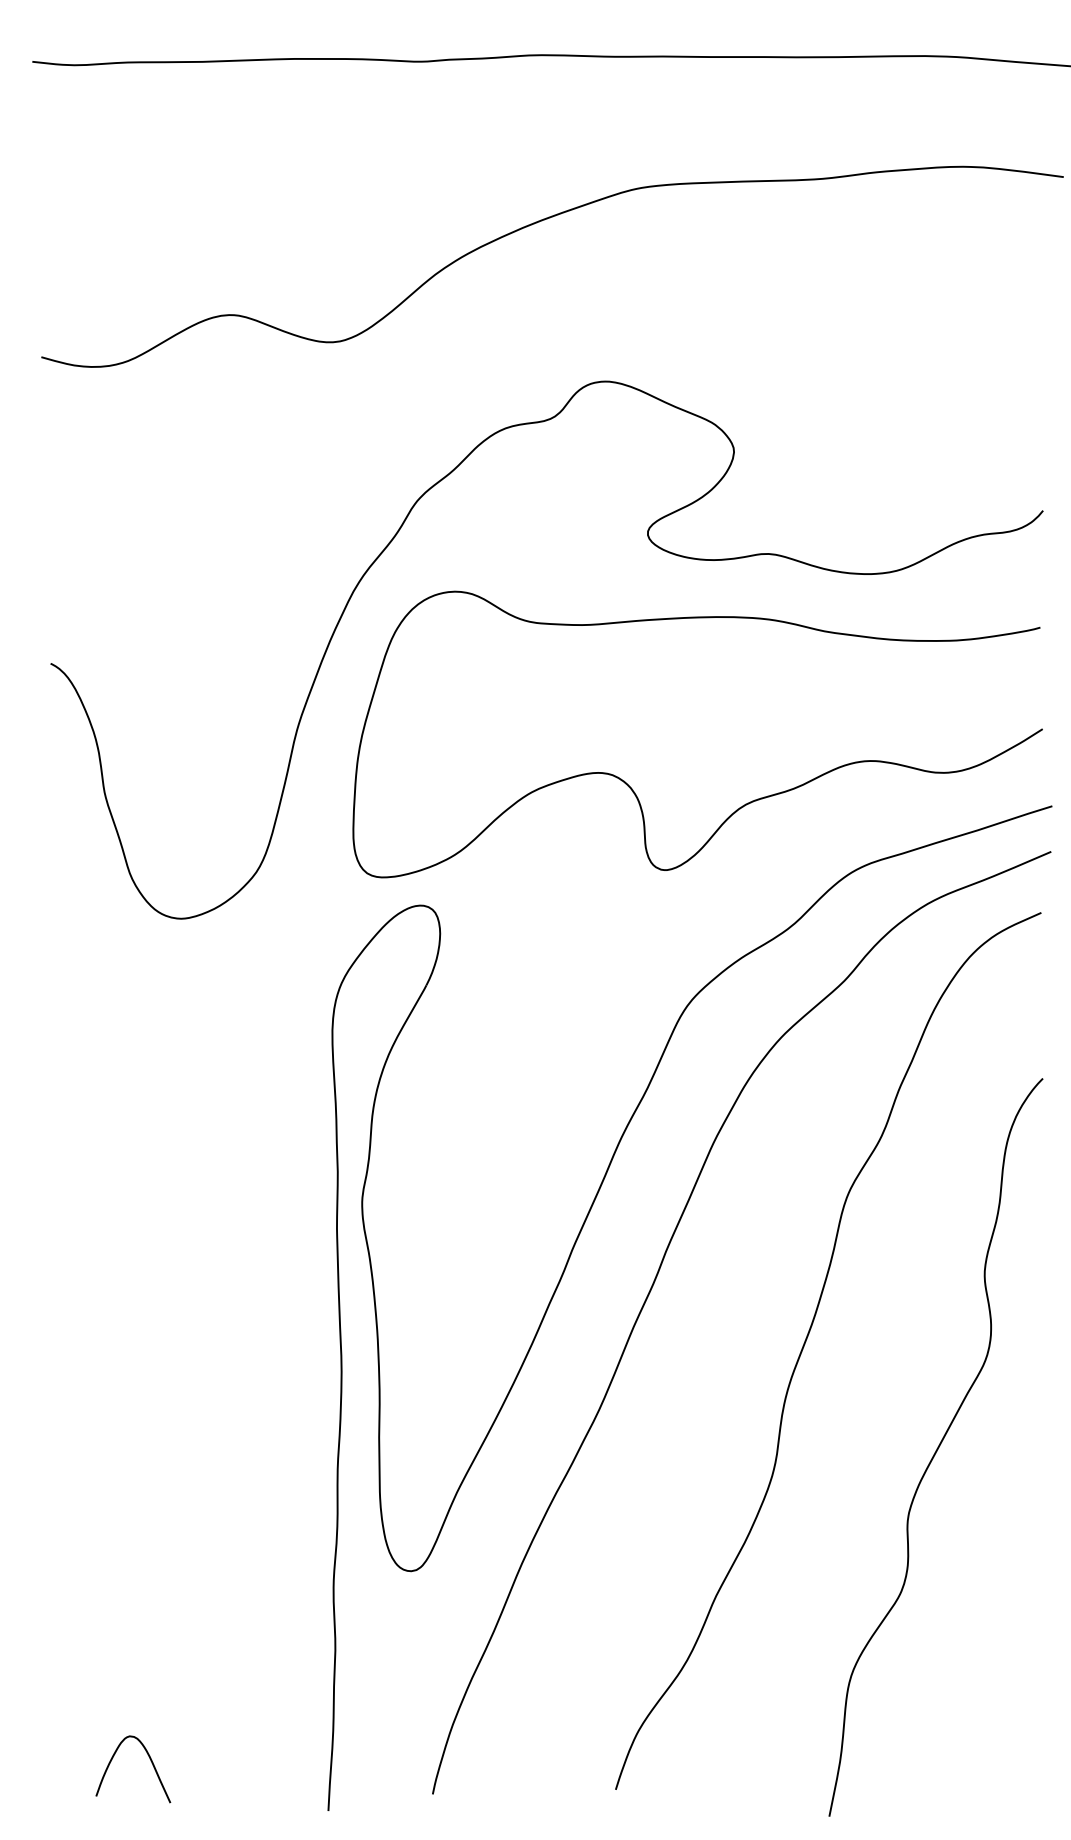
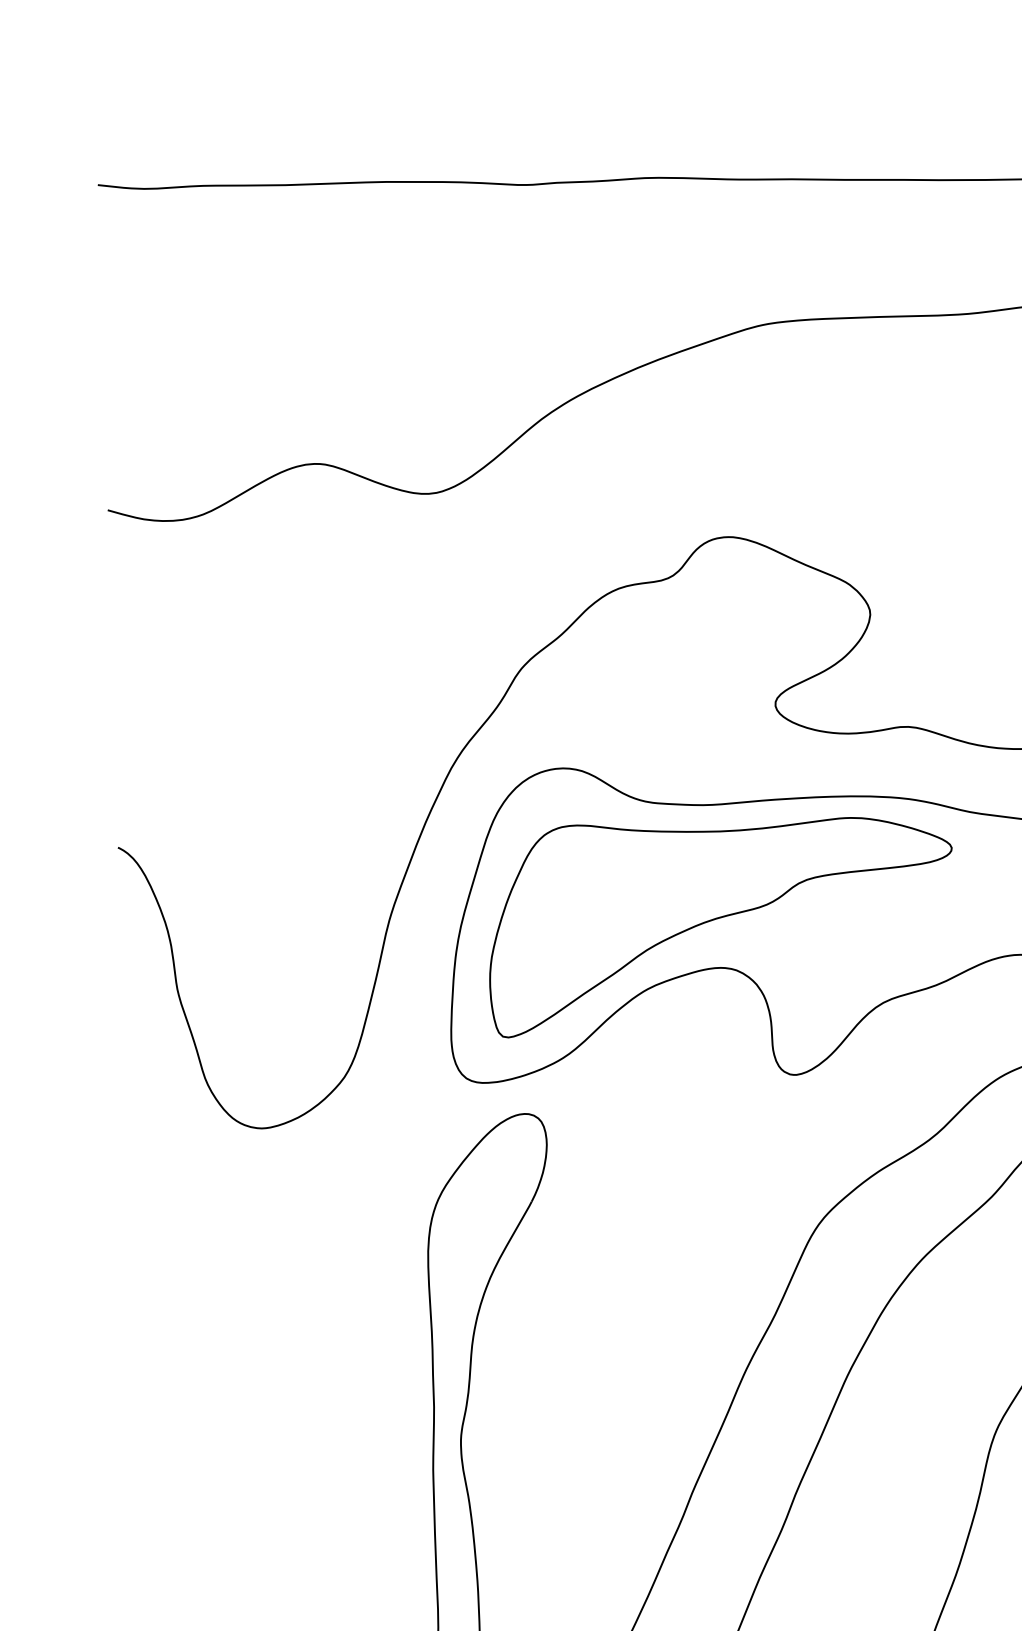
part: (597, 728) -> (719, 918), added

